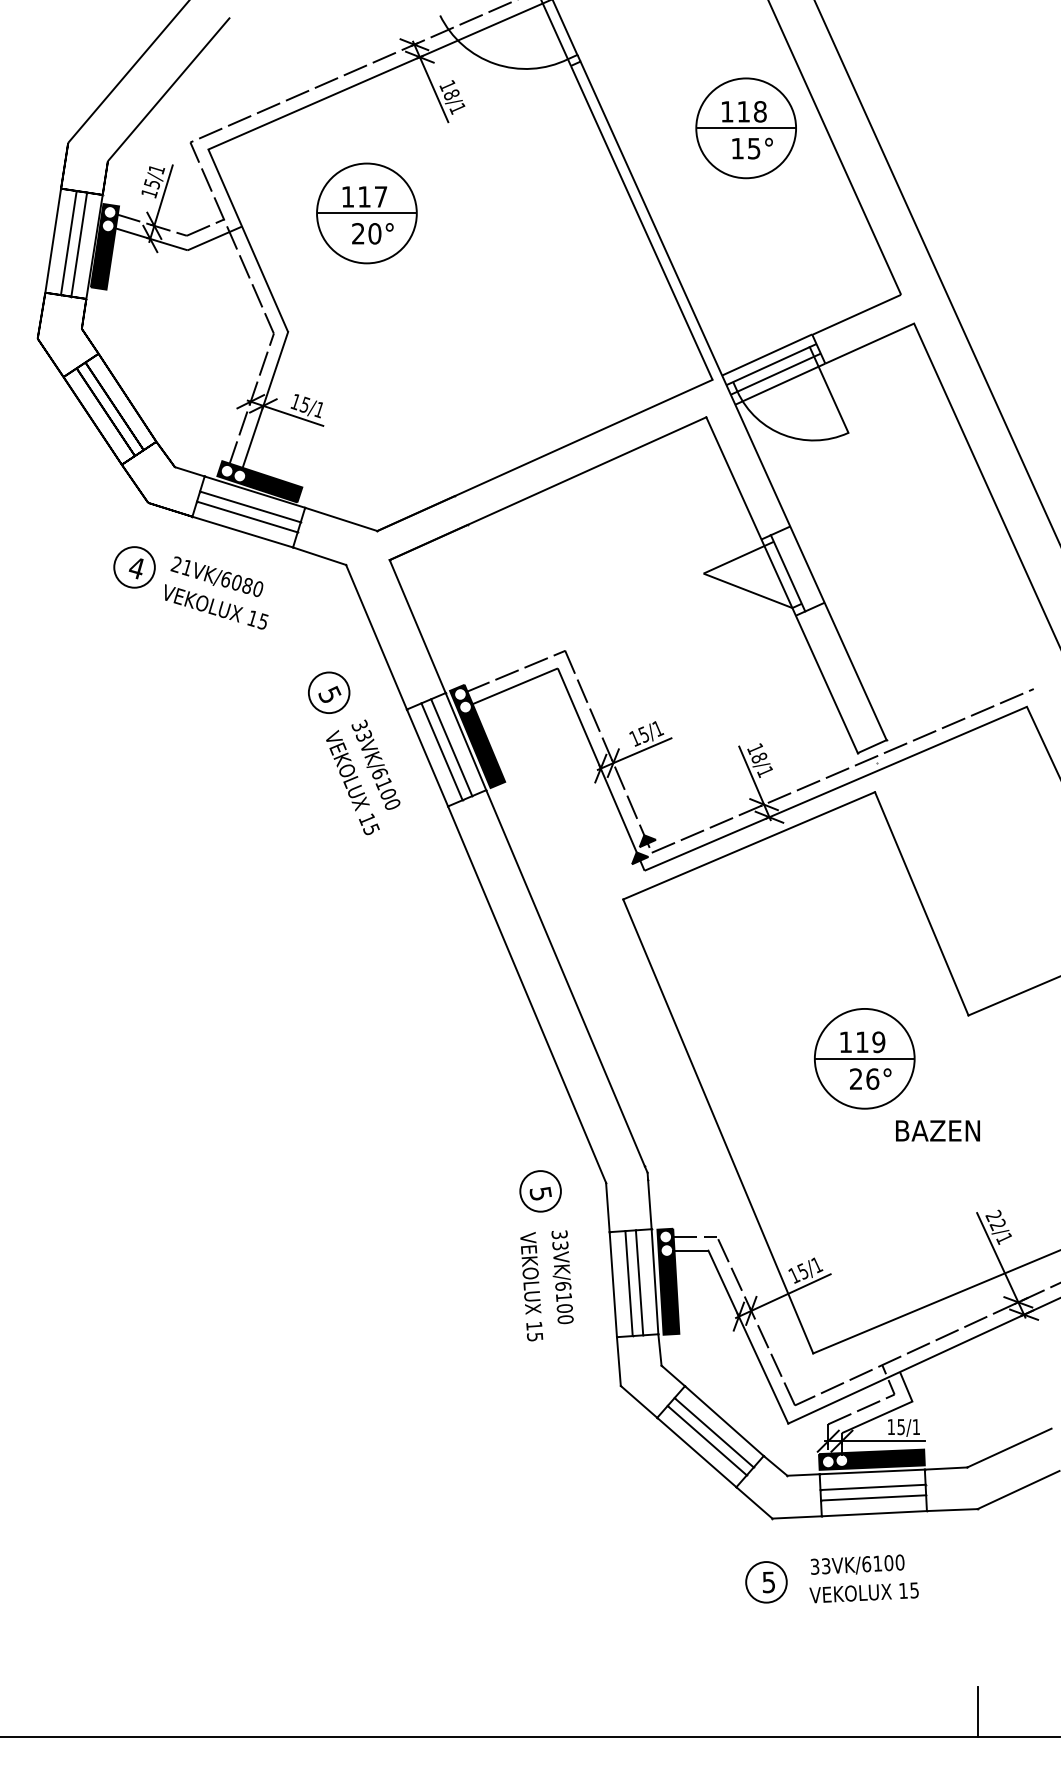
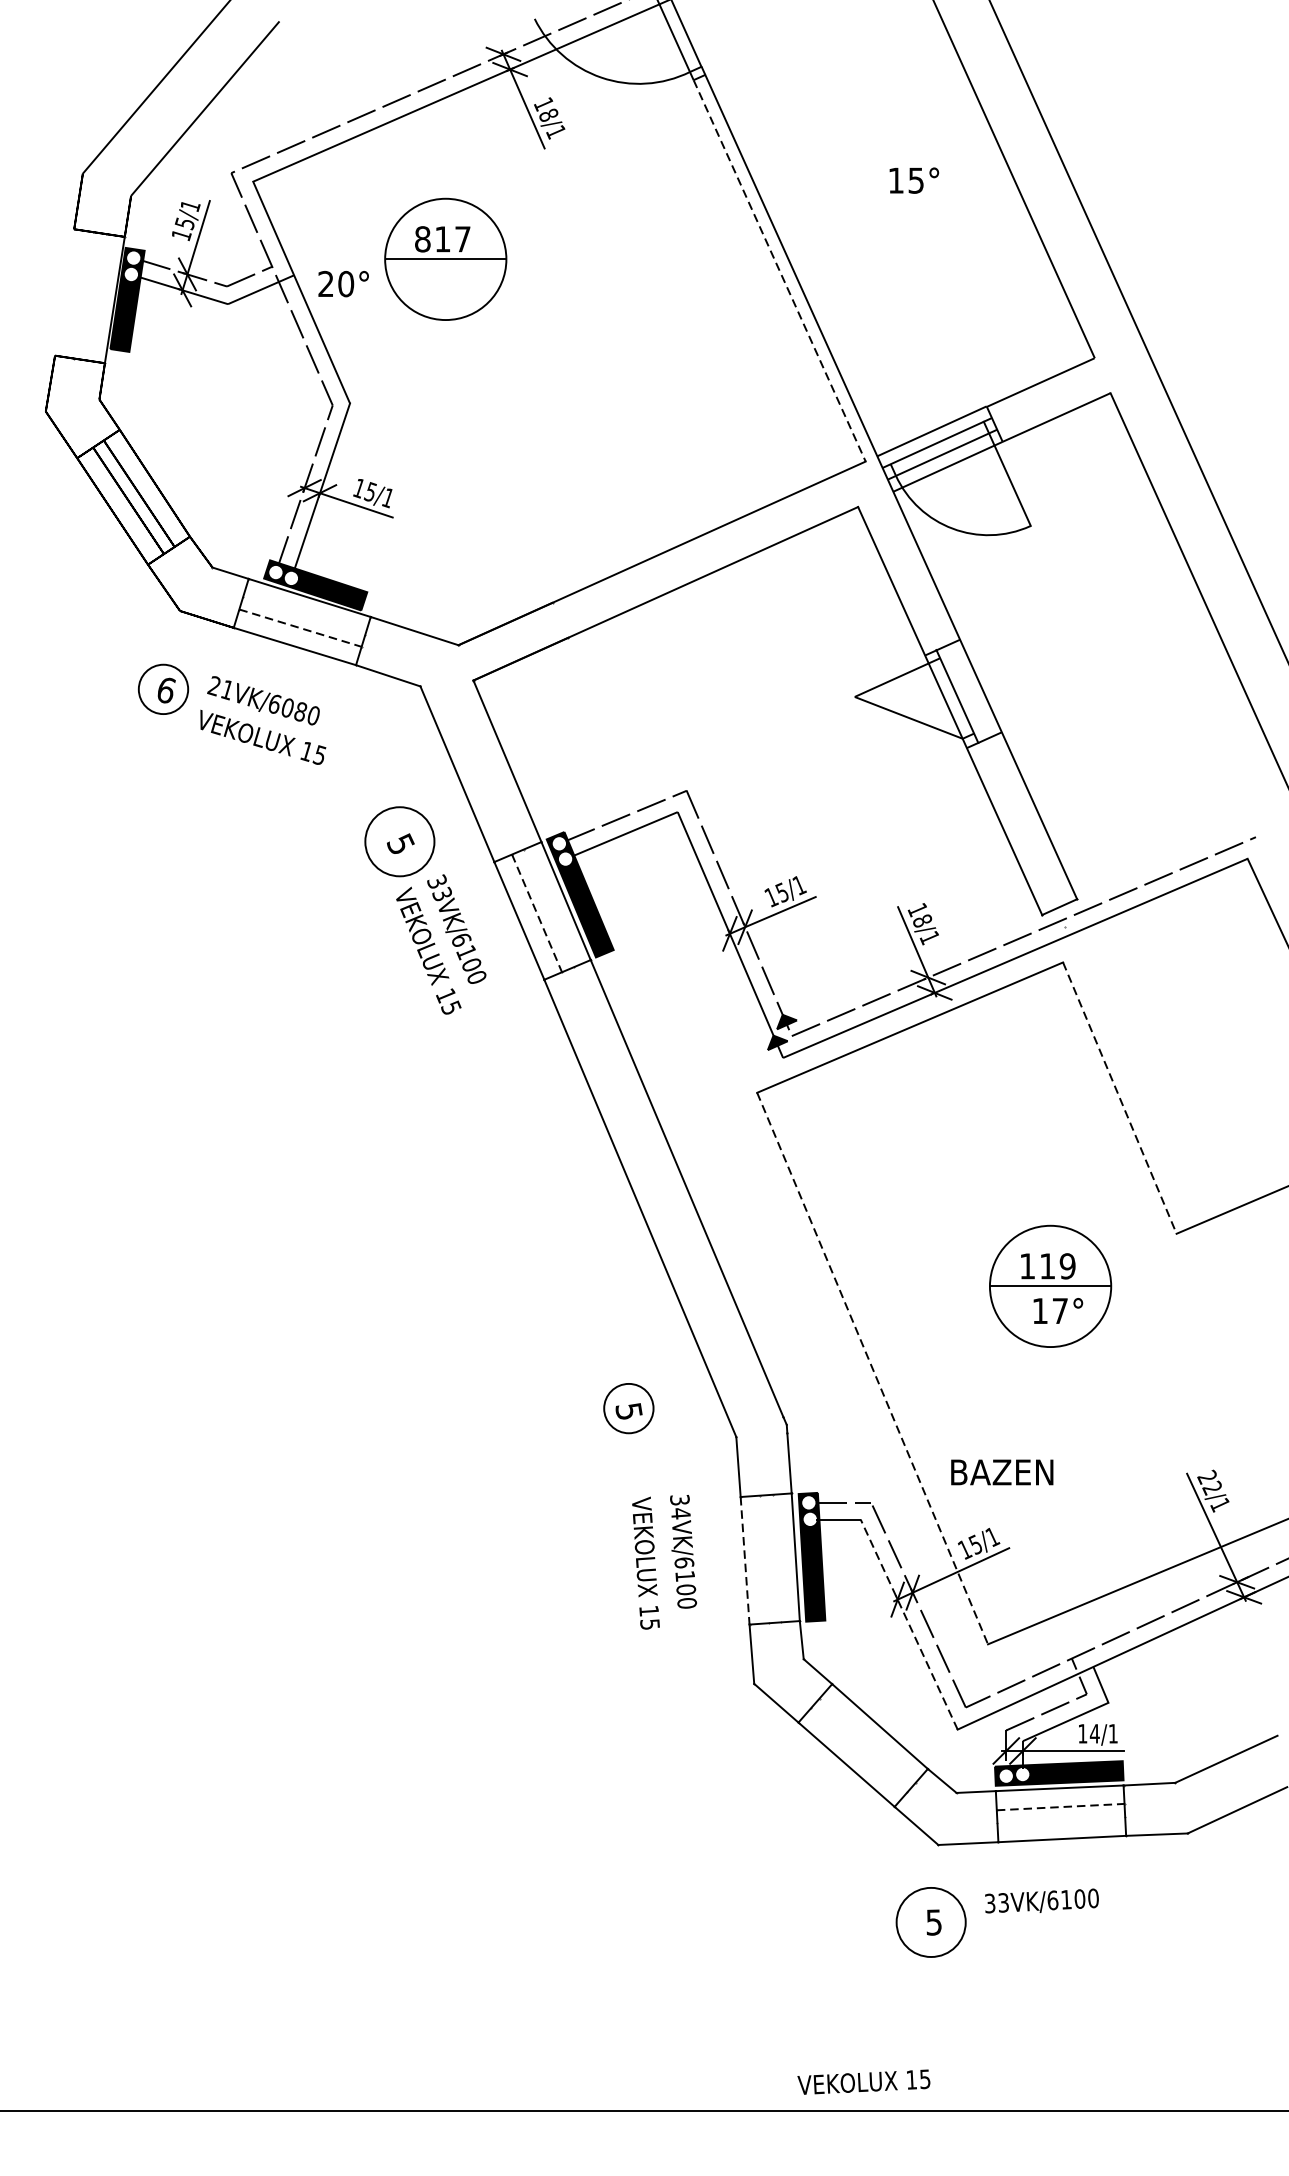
part: (745, 128) -> (905, 156), removed
text: (347, 196) -> (422, 238), 117 -> 817
line: (641, 223) -> (779, 271), solid -> dashed
text: (372, 233) -> (343, 283), moved
line: (53, 240) -> (64, 292), removed
line: (68, 243) -> (83, 295), removed
line: (79, 244) -> (96, 297), removed
line: (250, 506) -> (304, 615), removed
line: (247, 517) -> (300, 628), solid -> dashed
text: (136, 568) -> (165, 690), 4 -> 6
circle: (328, 692) -> (399, 841), size x1.4
line: (451, 747) -> (548, 908), removed
line: (442, 751) -> (537, 913), solid -> dashed
line: (921, 904) -> (1119, 1098), solid -> dashed
text: (864, 1078) -> (1050, 1310), 26° -> 17°
line: (718, 1126) -> (872, 1368), solid -> dashed
text: (937, 1130) -> (1001, 1471), moved
part: (540, 1191) -> (628, 1408), moved
text: (560, 1245) -> (680, 1513), 33VK/6100 -> 34VK/6100
line: (639, 1282) -> (776, 1558), removed
line: (628, 1283) -> (763, 1559), removed
line: (613, 1284) -> (745, 1560), solid -> dashed
line: (748, 1336) -> (909, 1623), solid -> dashed
text: (901, 1427) -> (1095, 1734), 15/1 -> 14/1
line: (713, 1432) -> (866, 1740), removed
line: (706, 1440) -> (858, 1750), removed
line: (873, 1487) -> (1061, 1807), solid -> dashed
line: (873, 1497) -> (1061, 1819), removed
circle: (766, 1582) -> (931, 1922), size x1.4
text: (863, 1592) -> (863, 2081), moved
line: (978, 1711) -> (1188, 2079), removed

